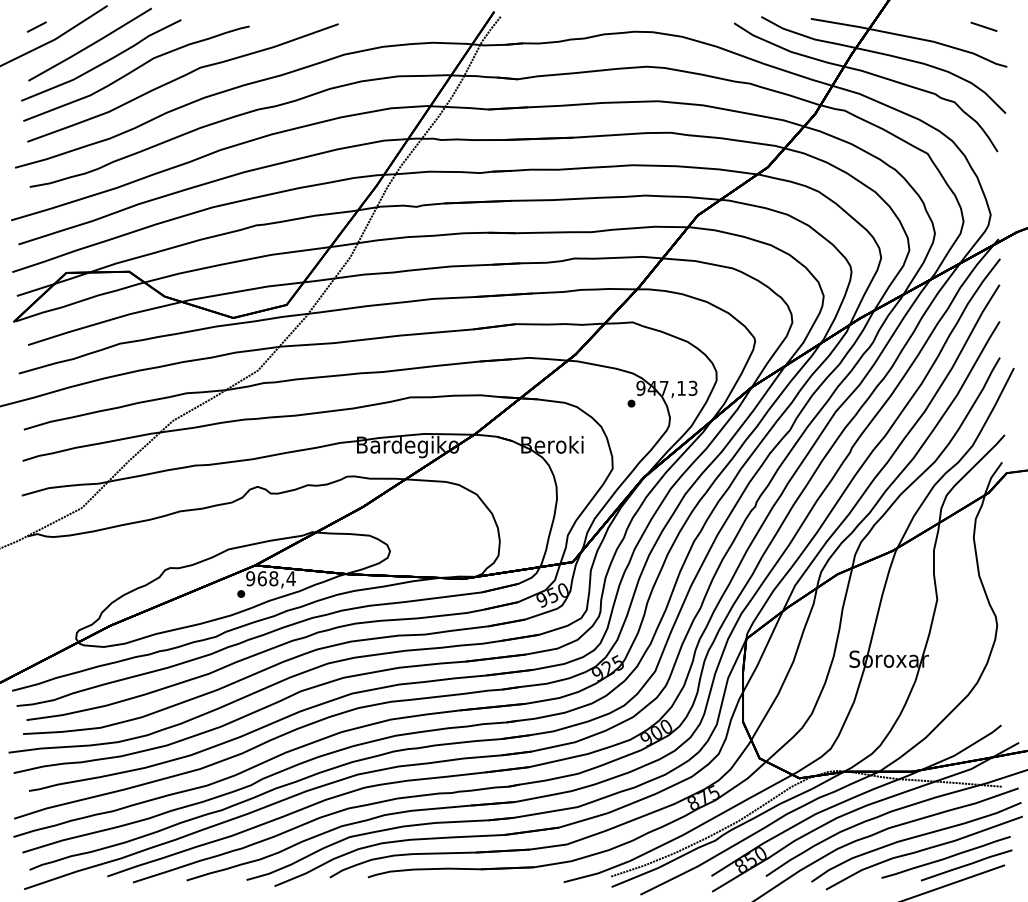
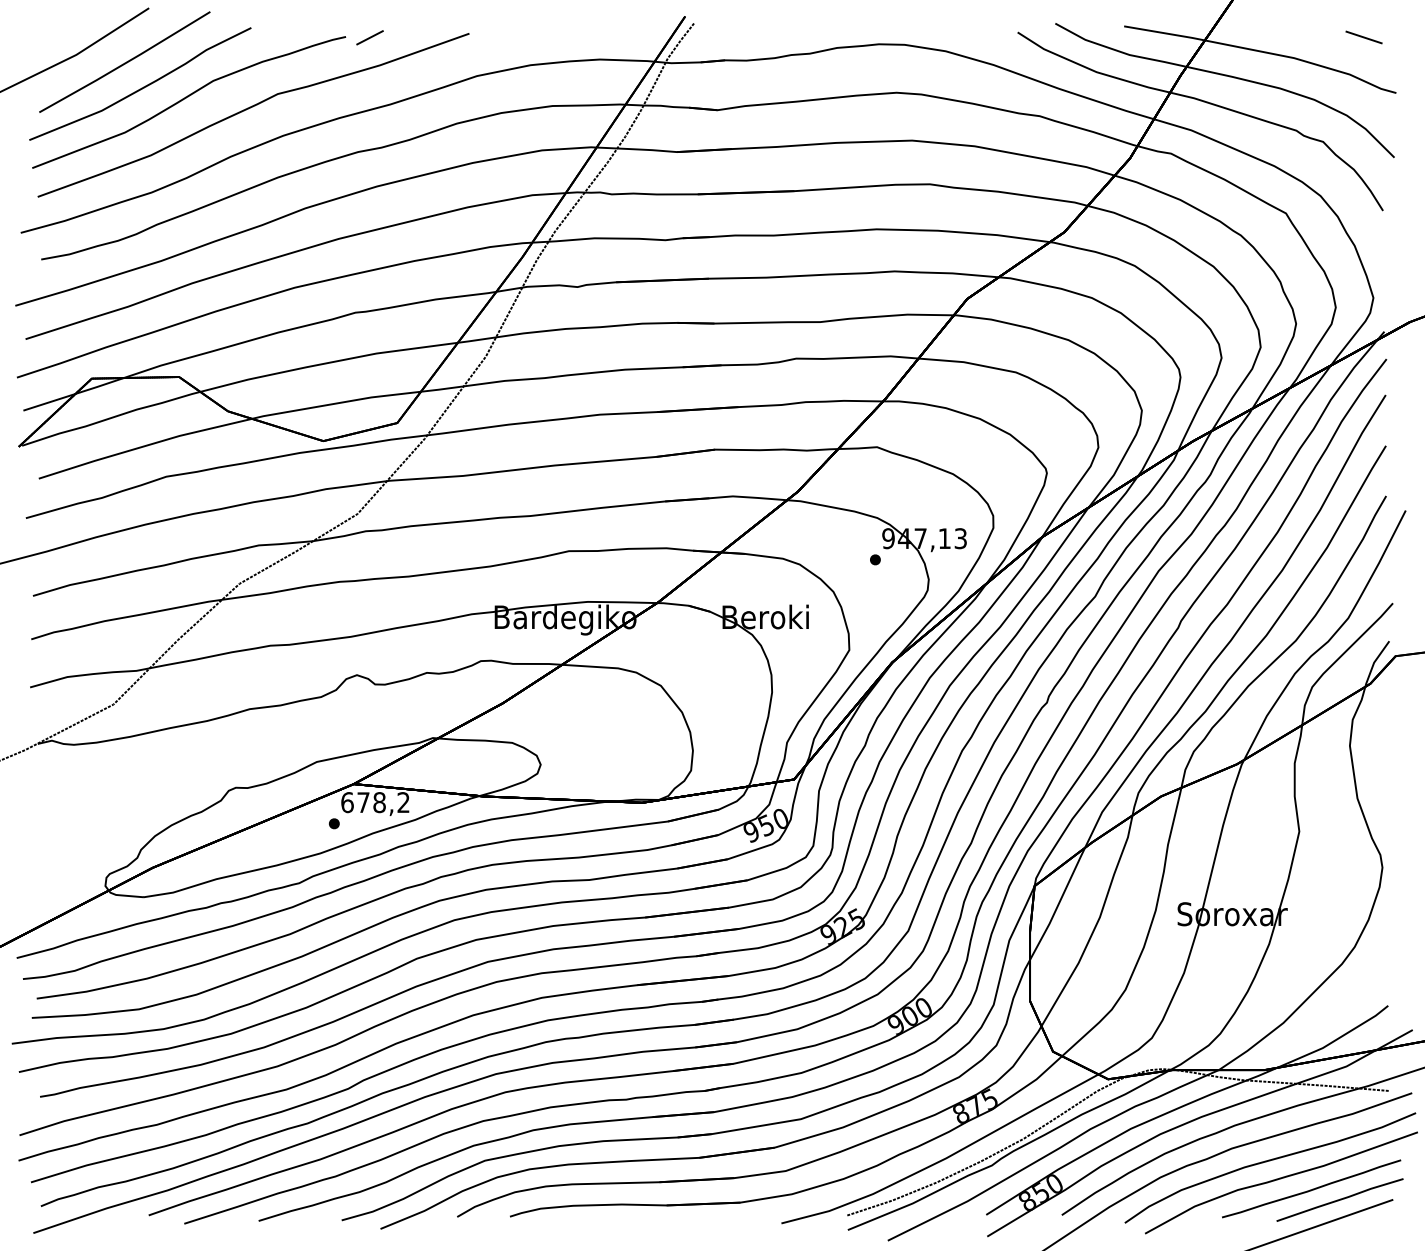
line: (36, 26) -> (369, 37), moved
text: (270, 578) -> (375, 802), 968,4 -> 678,2

